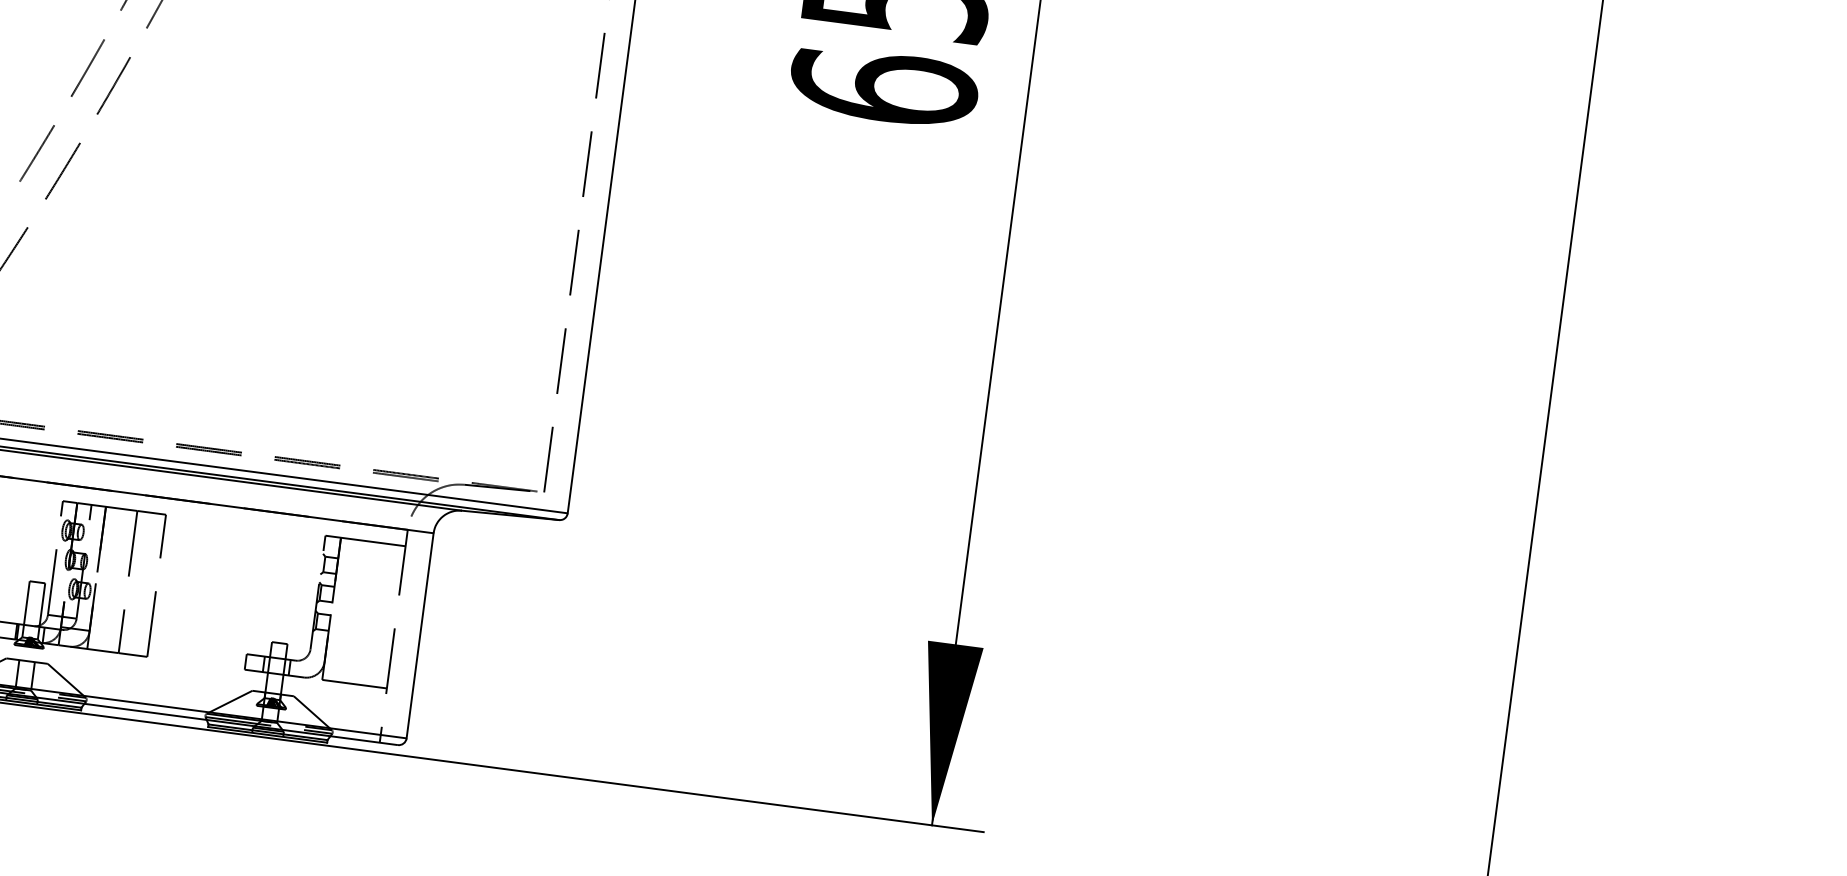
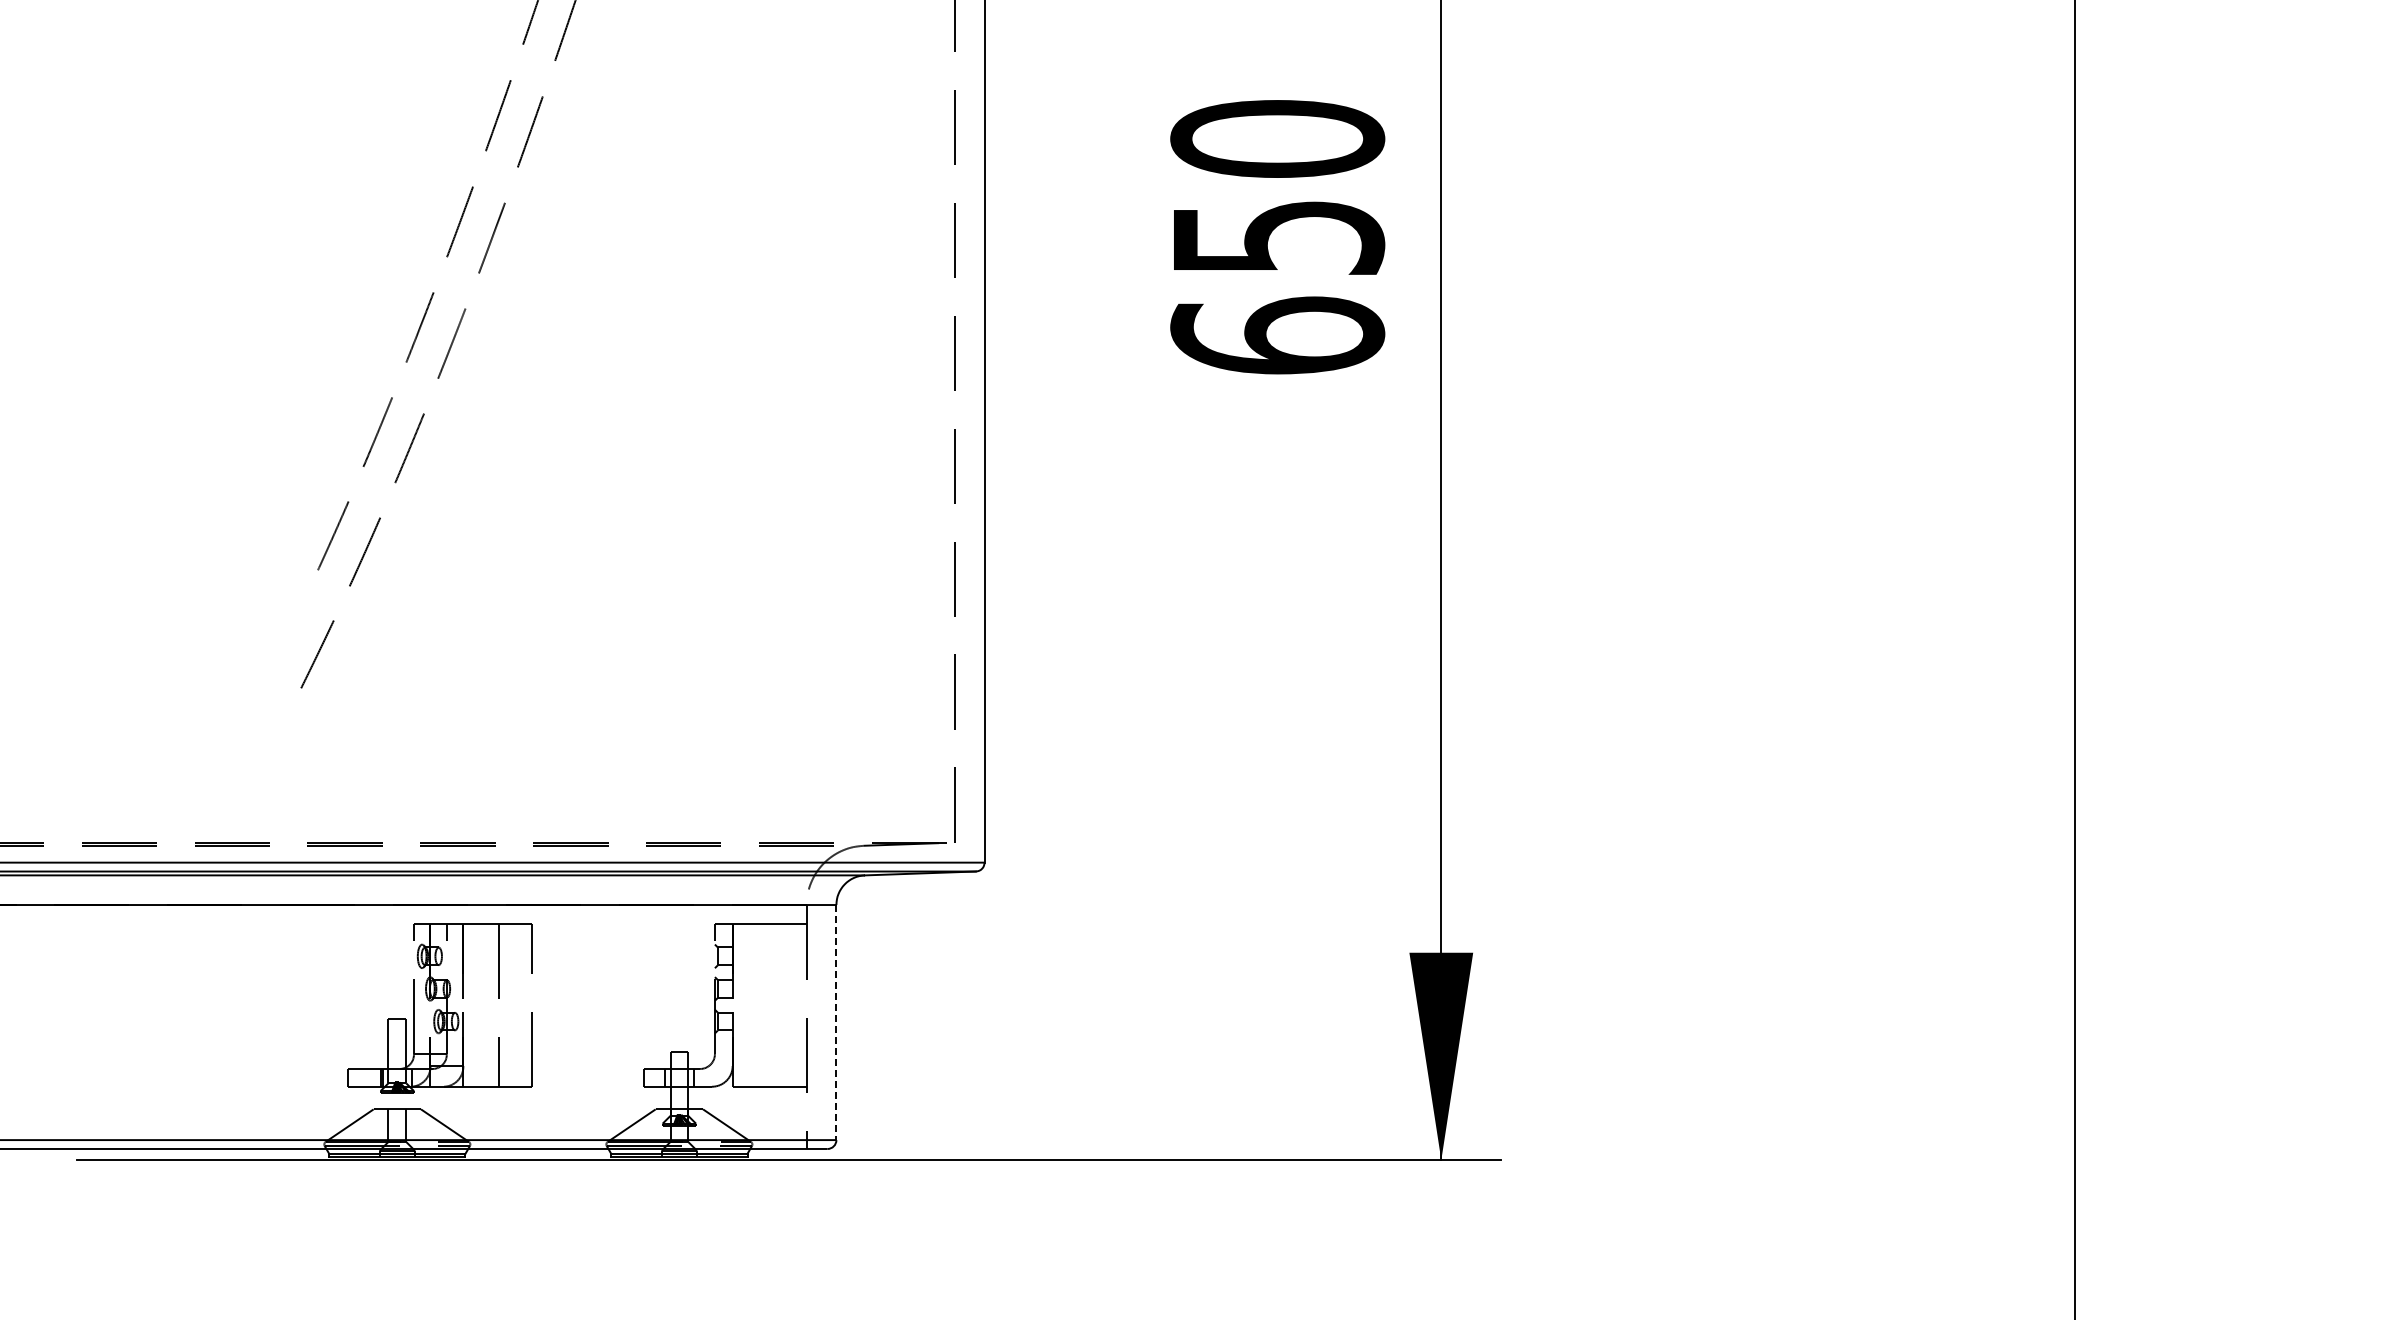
line: (420, 635) -> (836, 1022), solid -> dashed

